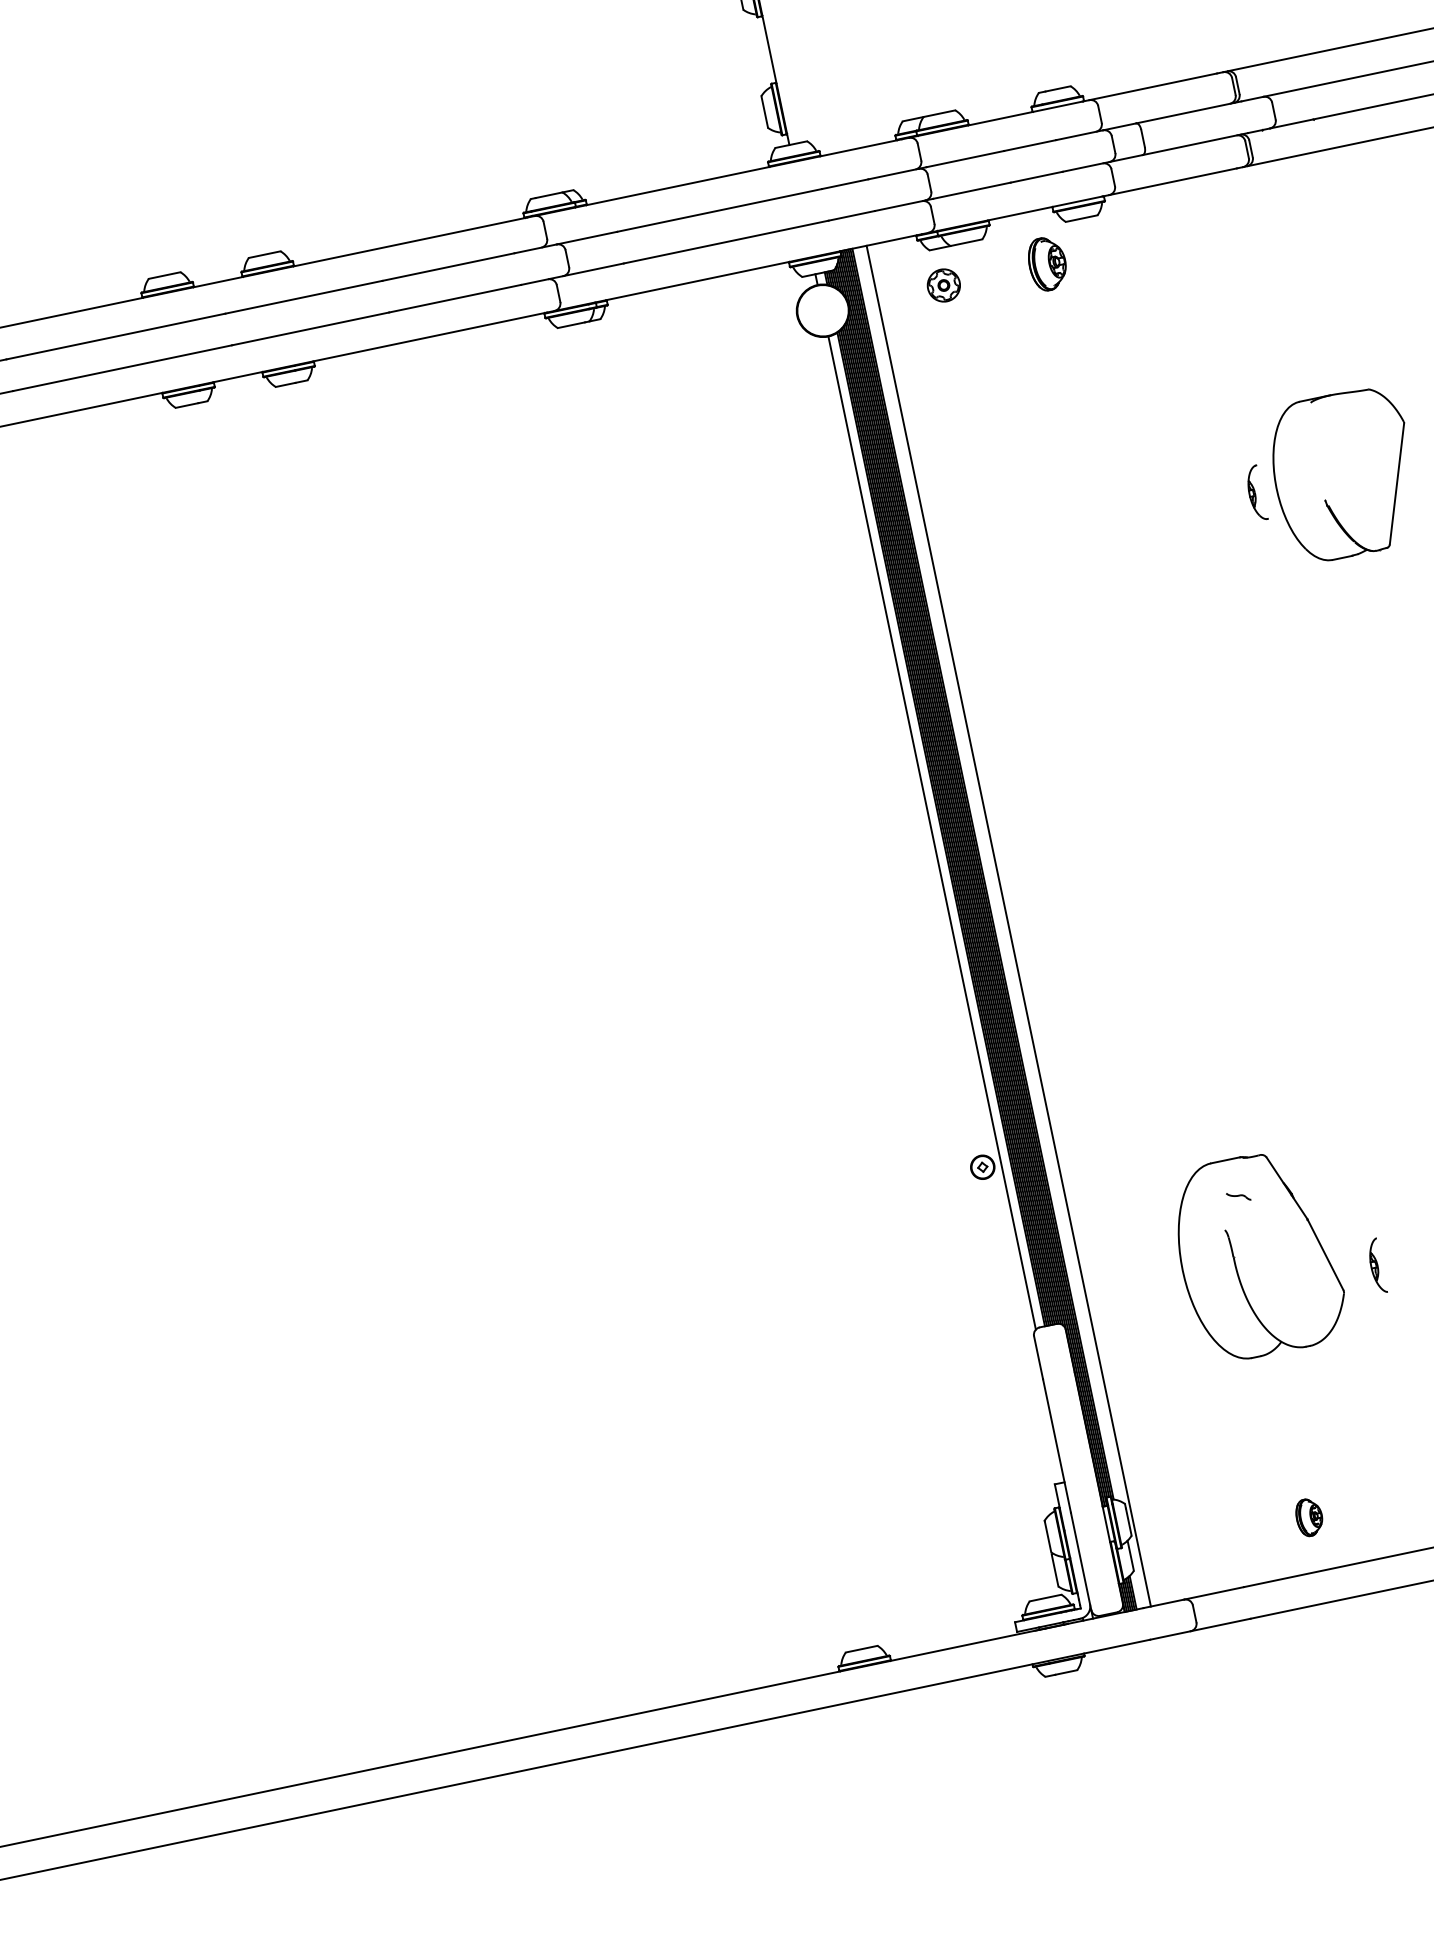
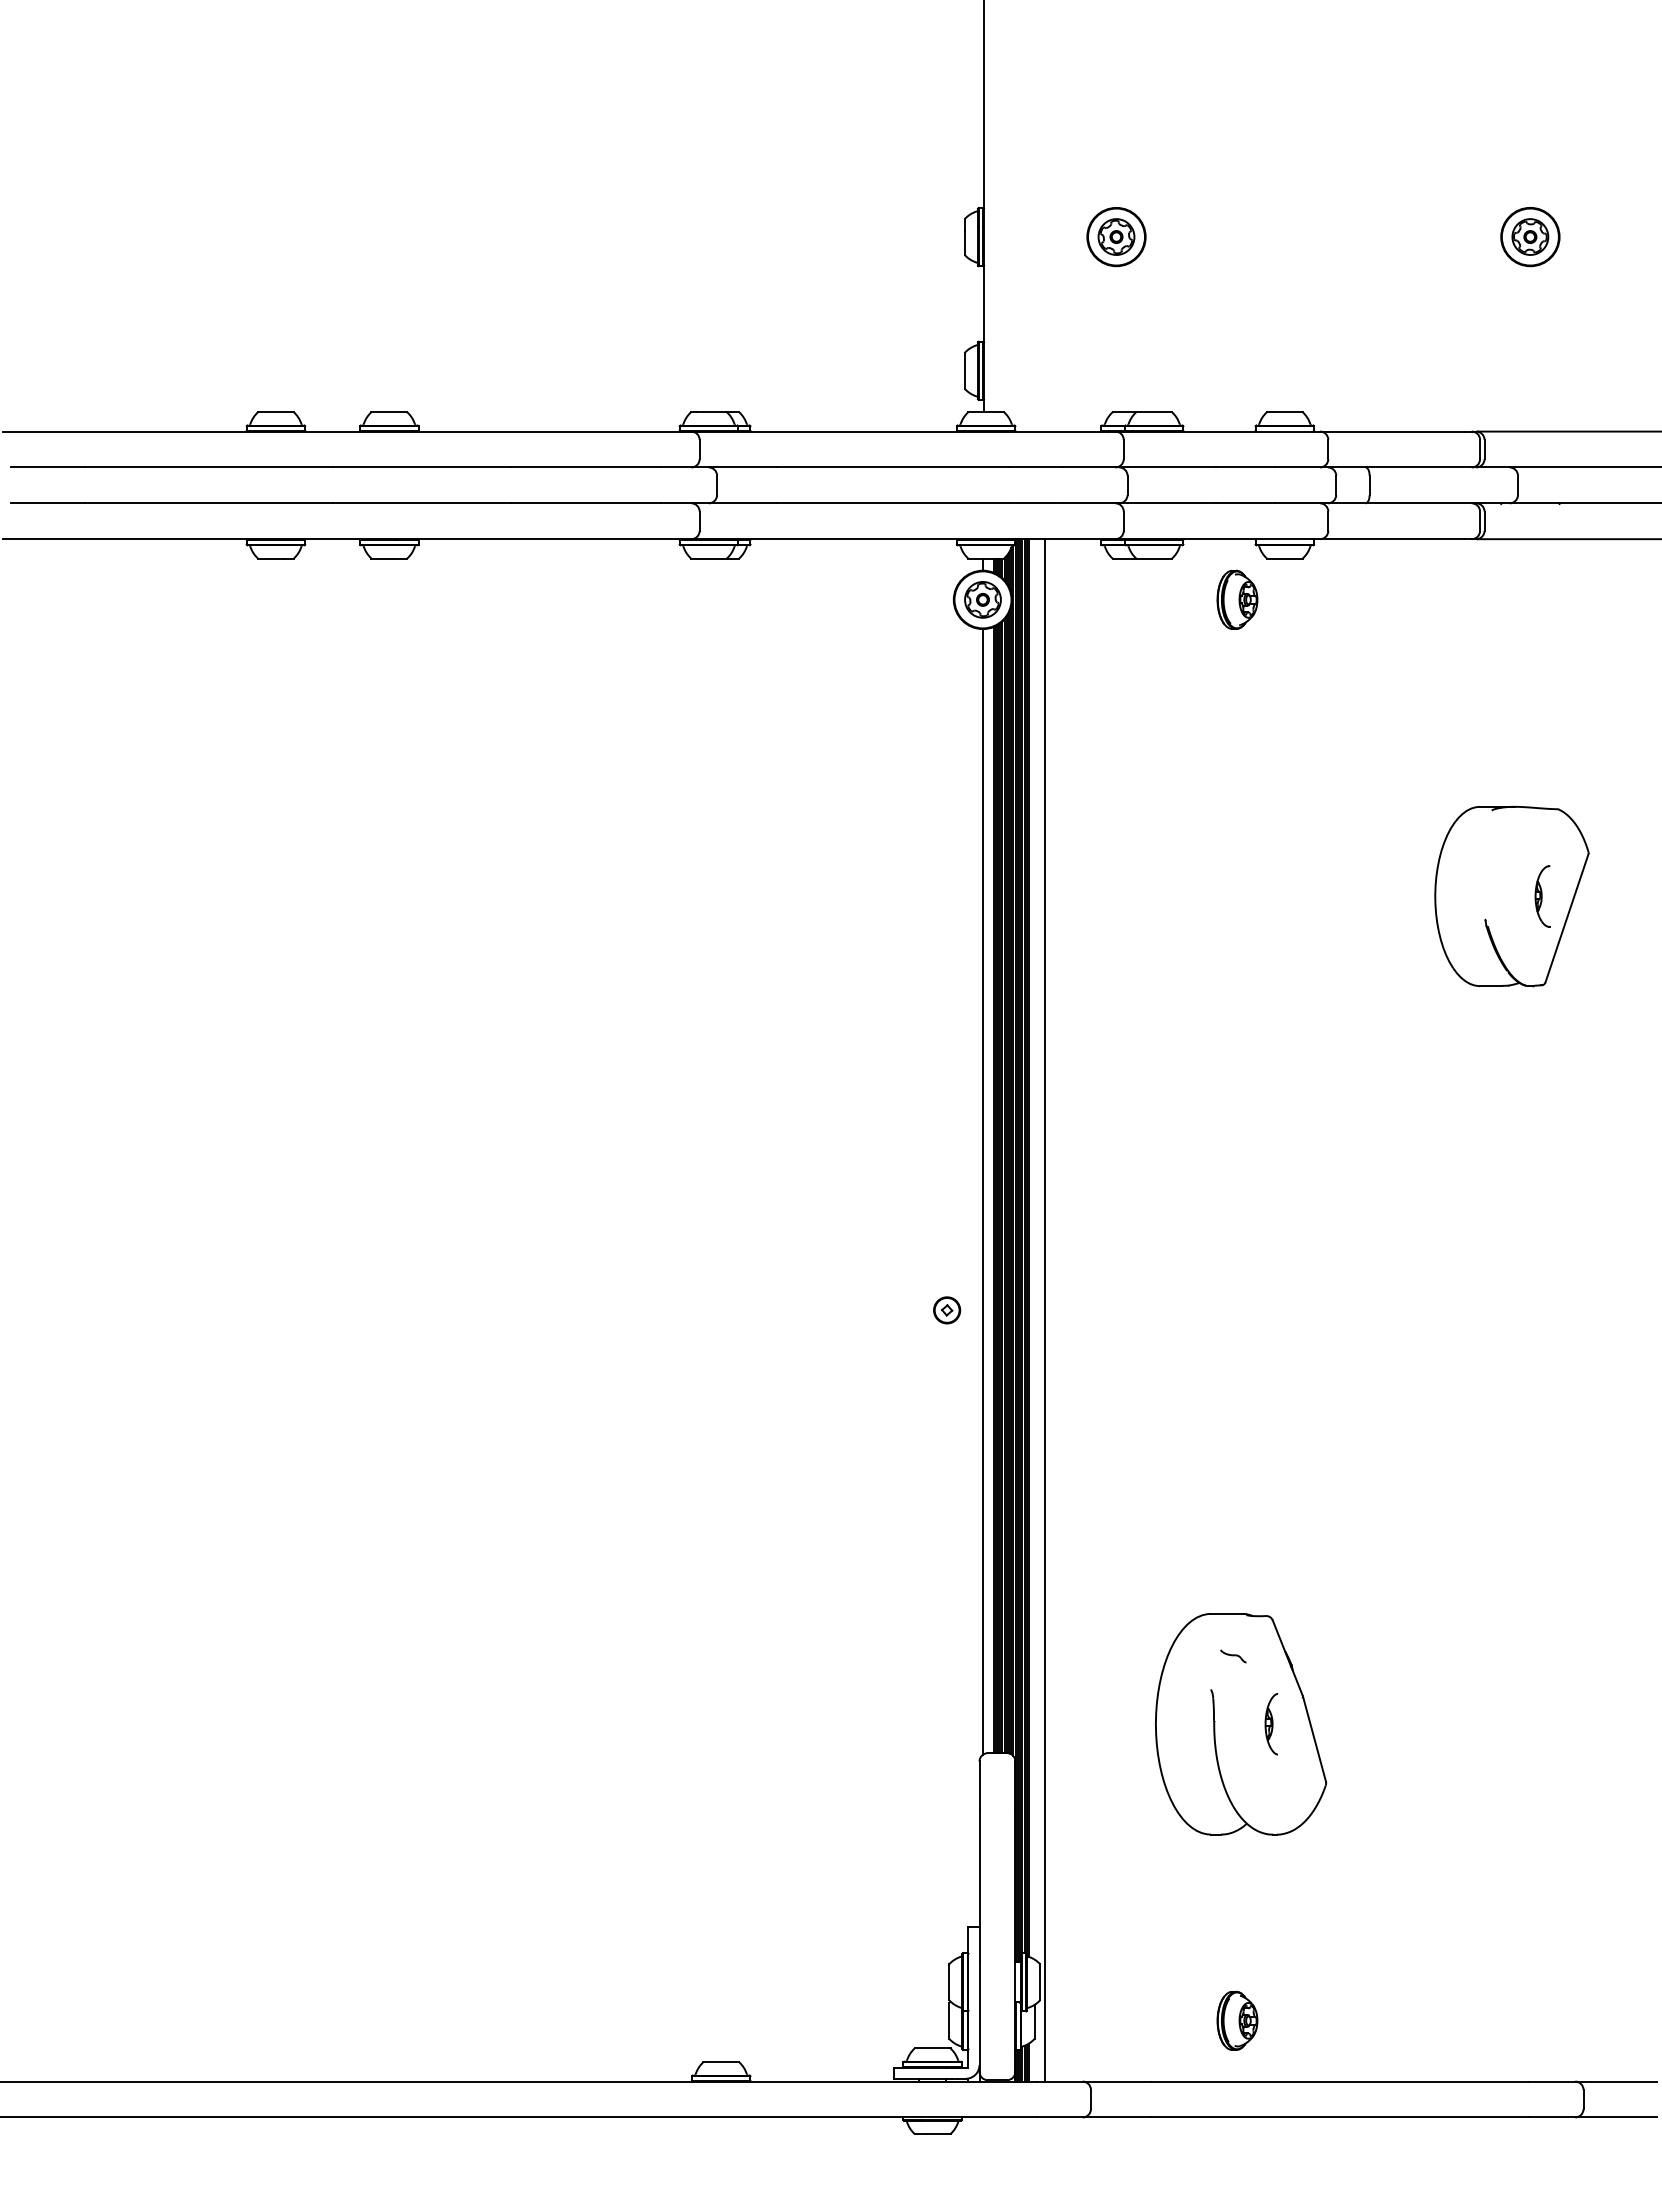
part: (943, 285) -> (982, 599), moved
part: (1255, 493) -> (1542, 896), moved
part: (983, 1167) -> (947, 1310), moved
part: (1376, 1266) -> (1271, 1724), moved
part: (1309, 1517) -> (1237, 2020), size x1.43

